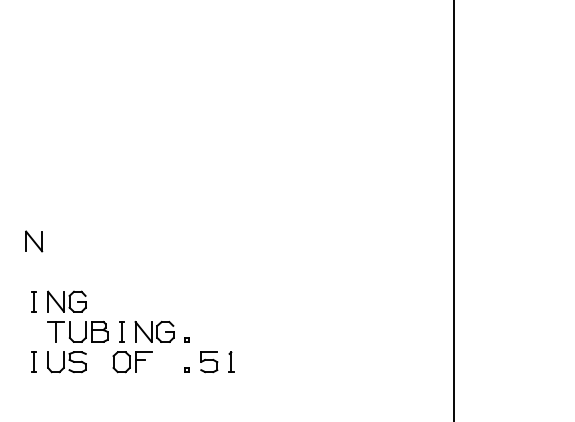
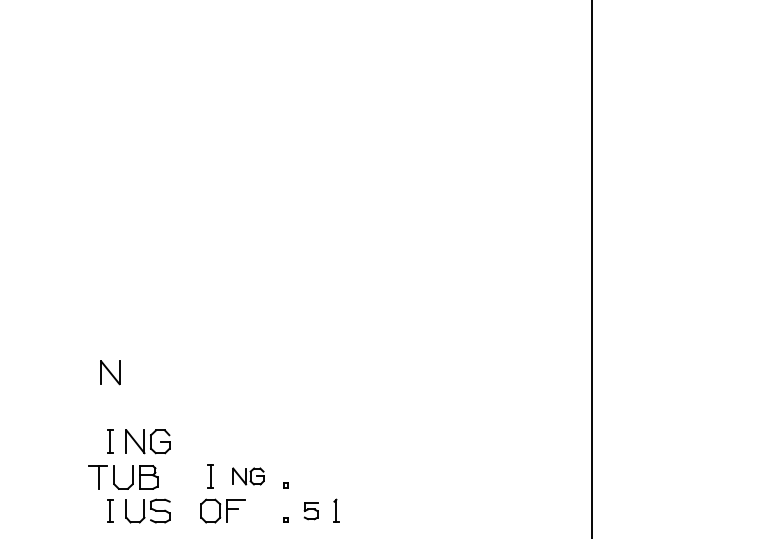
part: (69, 331) -> (114, 477), moved
part: (154, 331) -> (248, 476), size x0.7
part: (209, 362) -> (311, 511), size x0.7

